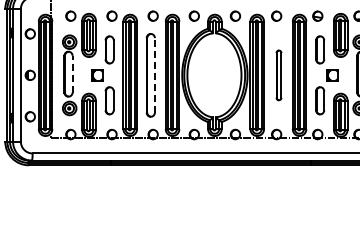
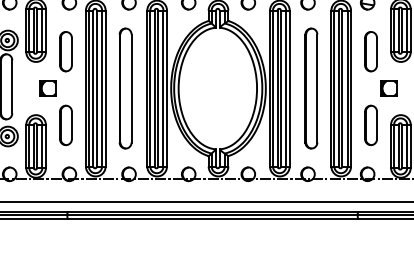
line: (72, 73) -> (12, 85), dashed -> solid
line: (154, 74) -> (130, 87), dashed -> solid
part: (278, 75) -> (310, 88), size x1.67

